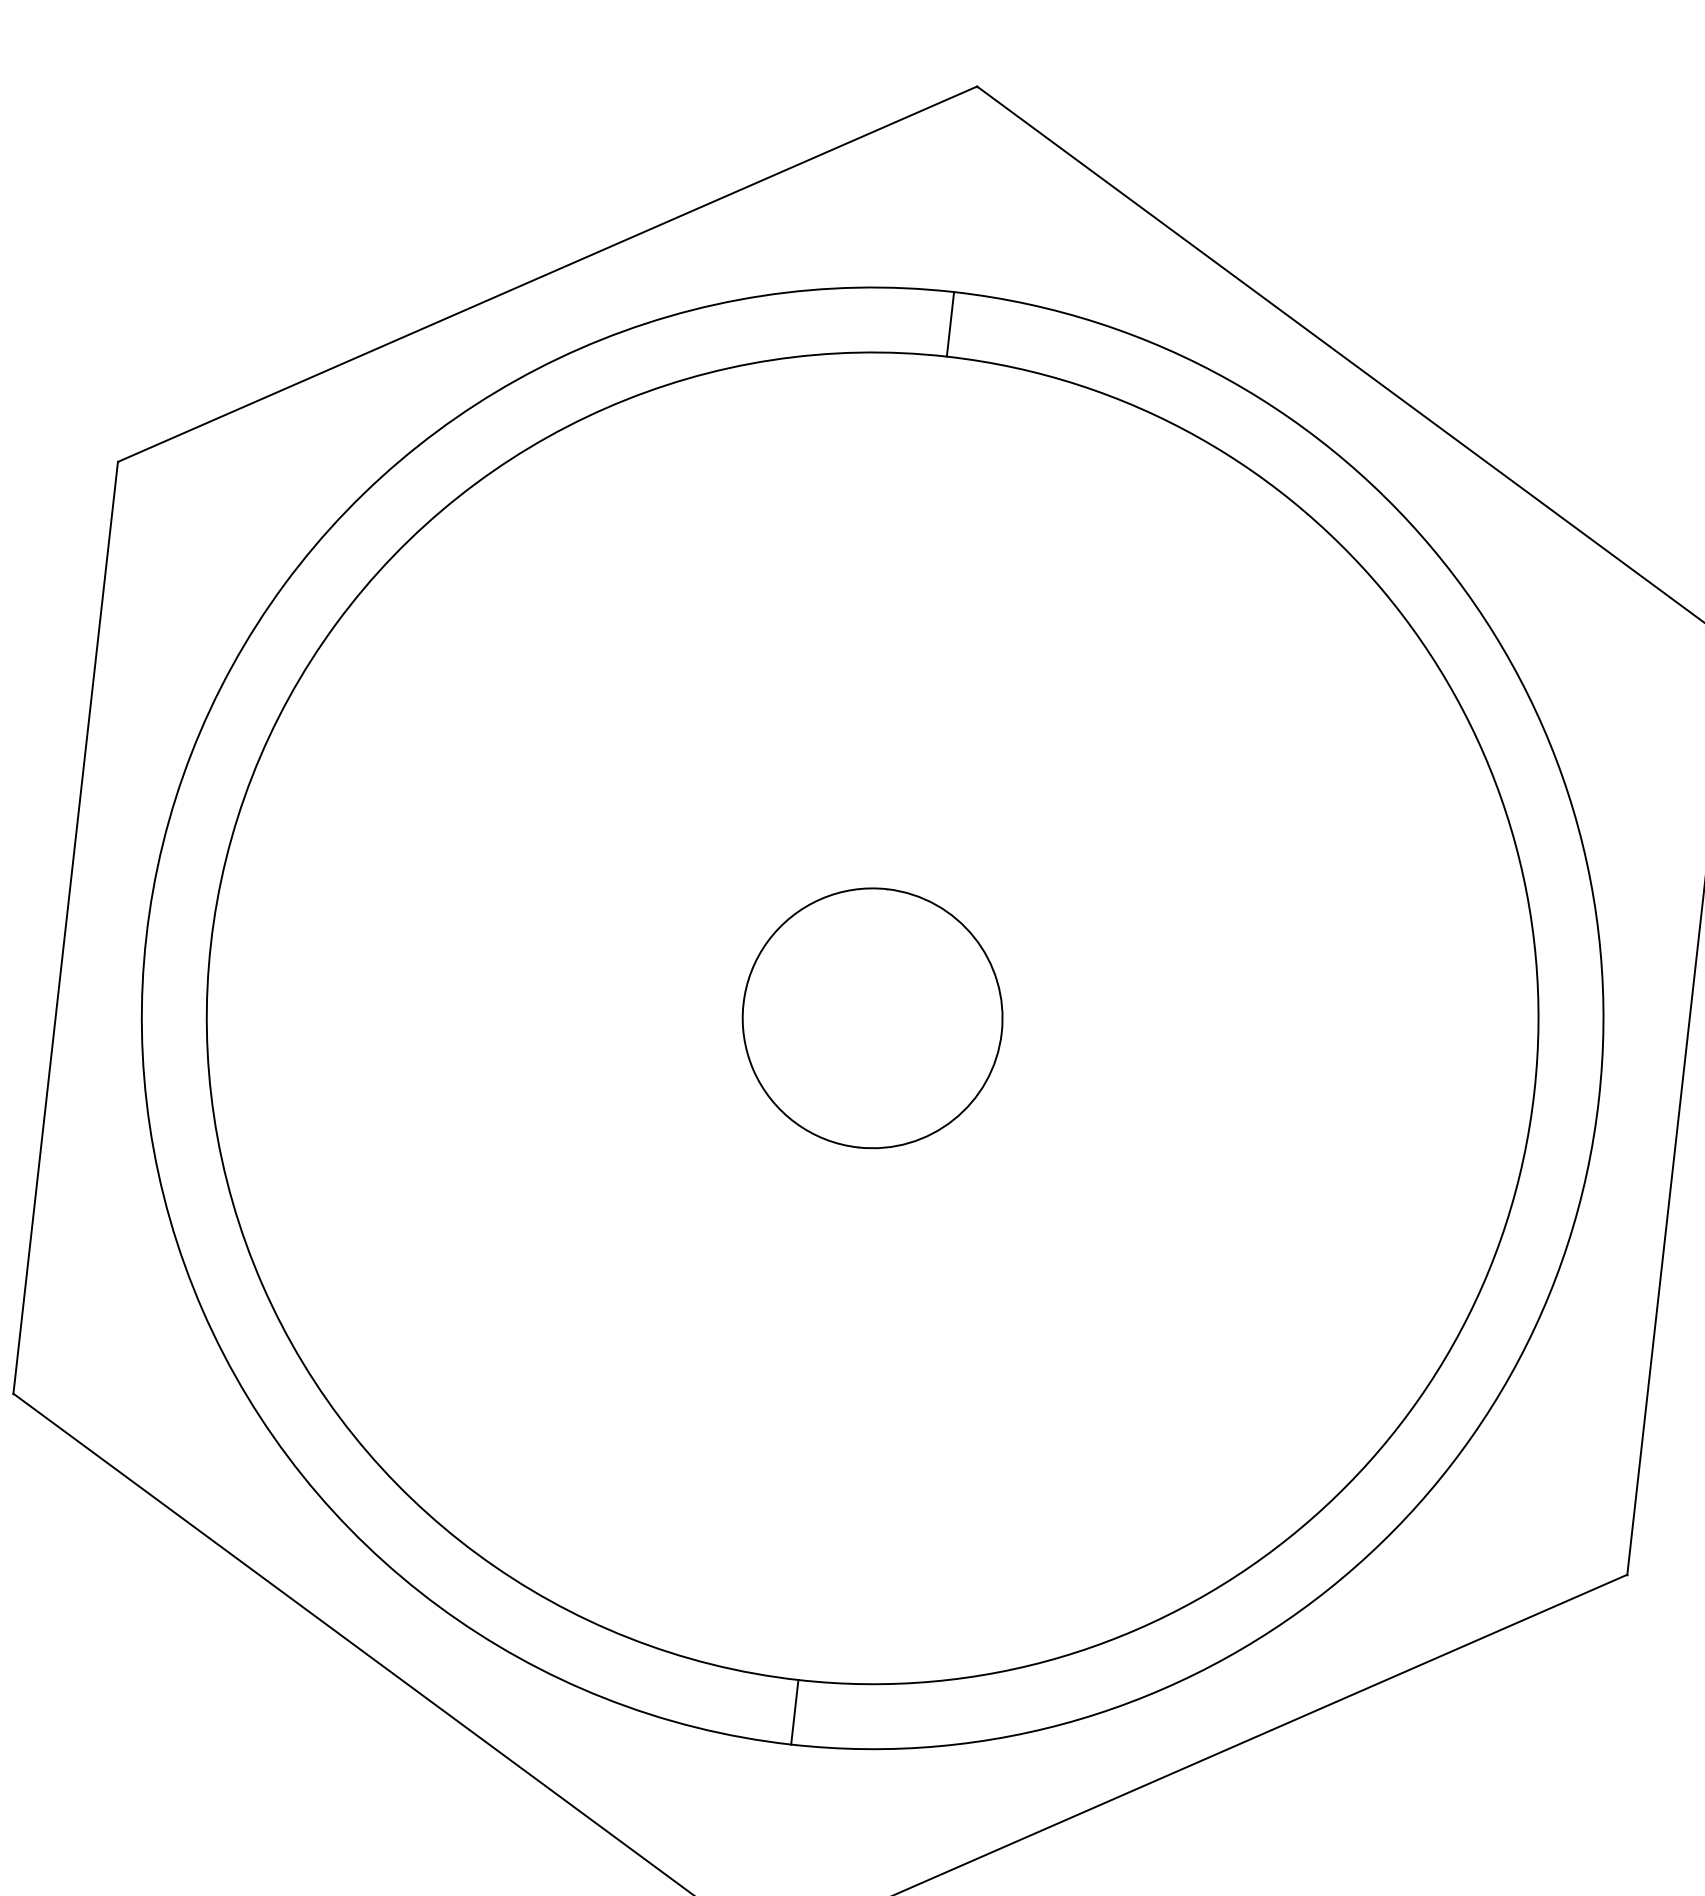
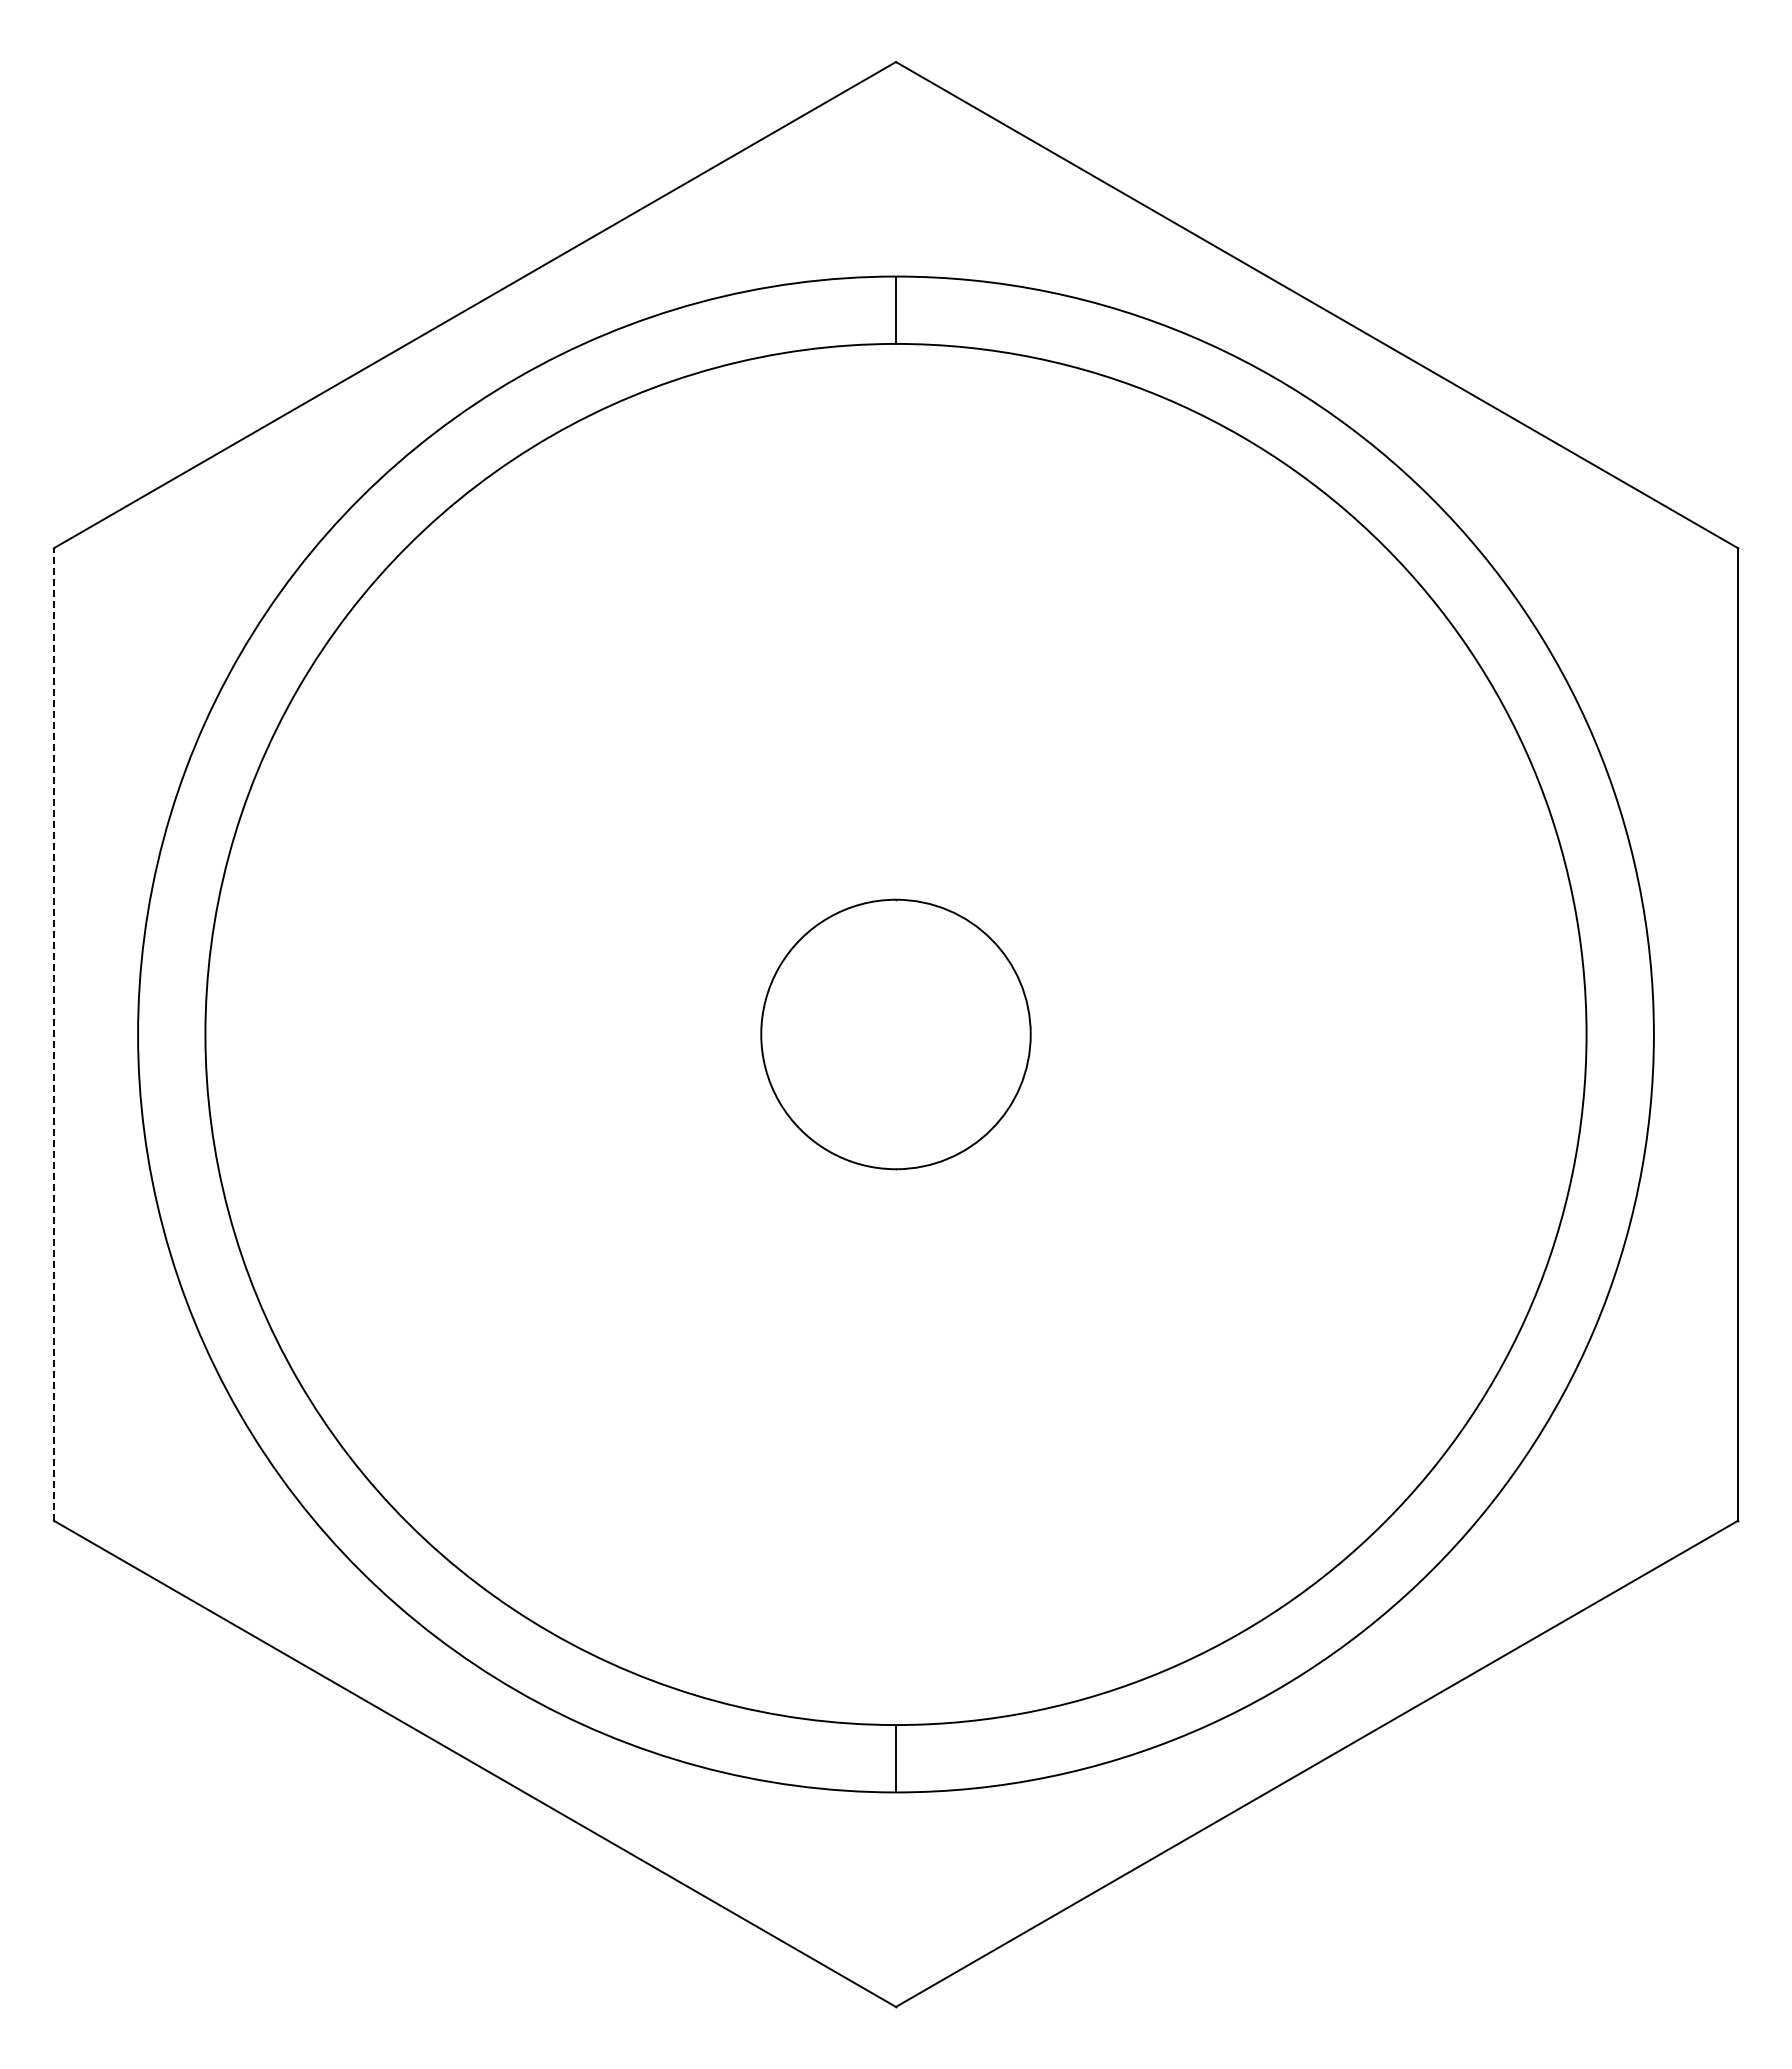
line: (65, 927) -> (53, 1034), solid -> dashed

